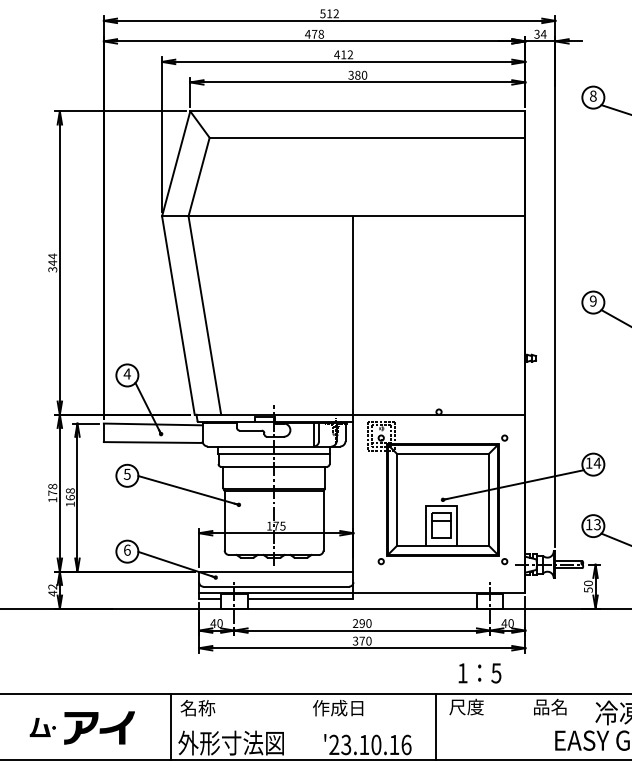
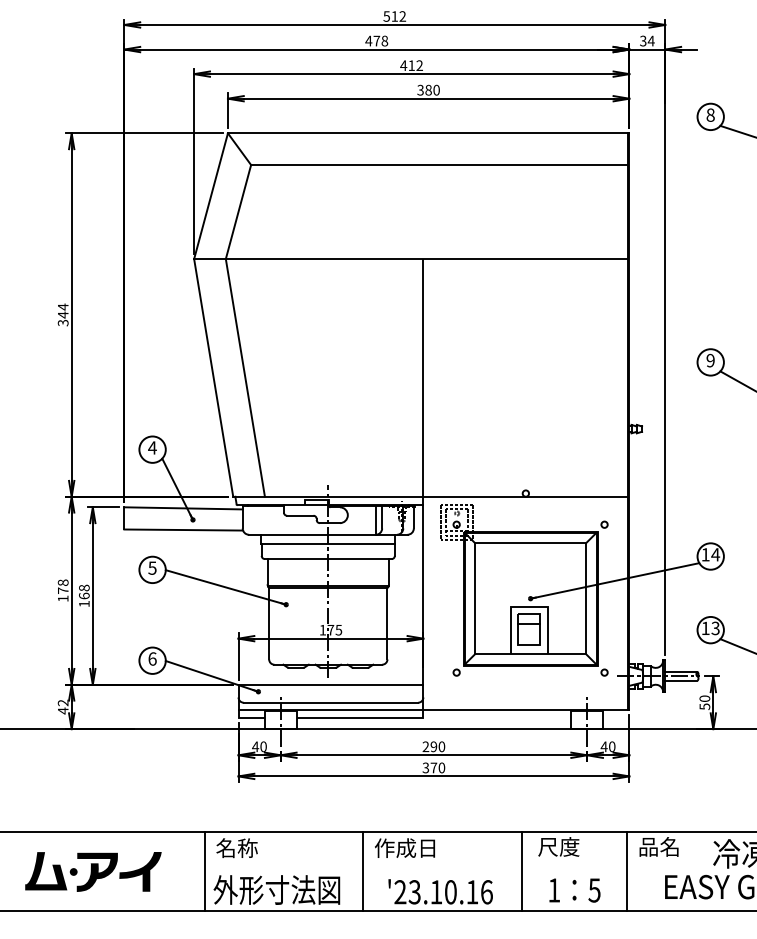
text: (479, 673) -> (574, 890), moved
line: (303, 726) -> (363, 870), added
line: (523, 726) -> (627, 870), added
part: (42, 727) -> (51, 871), size x1.67

